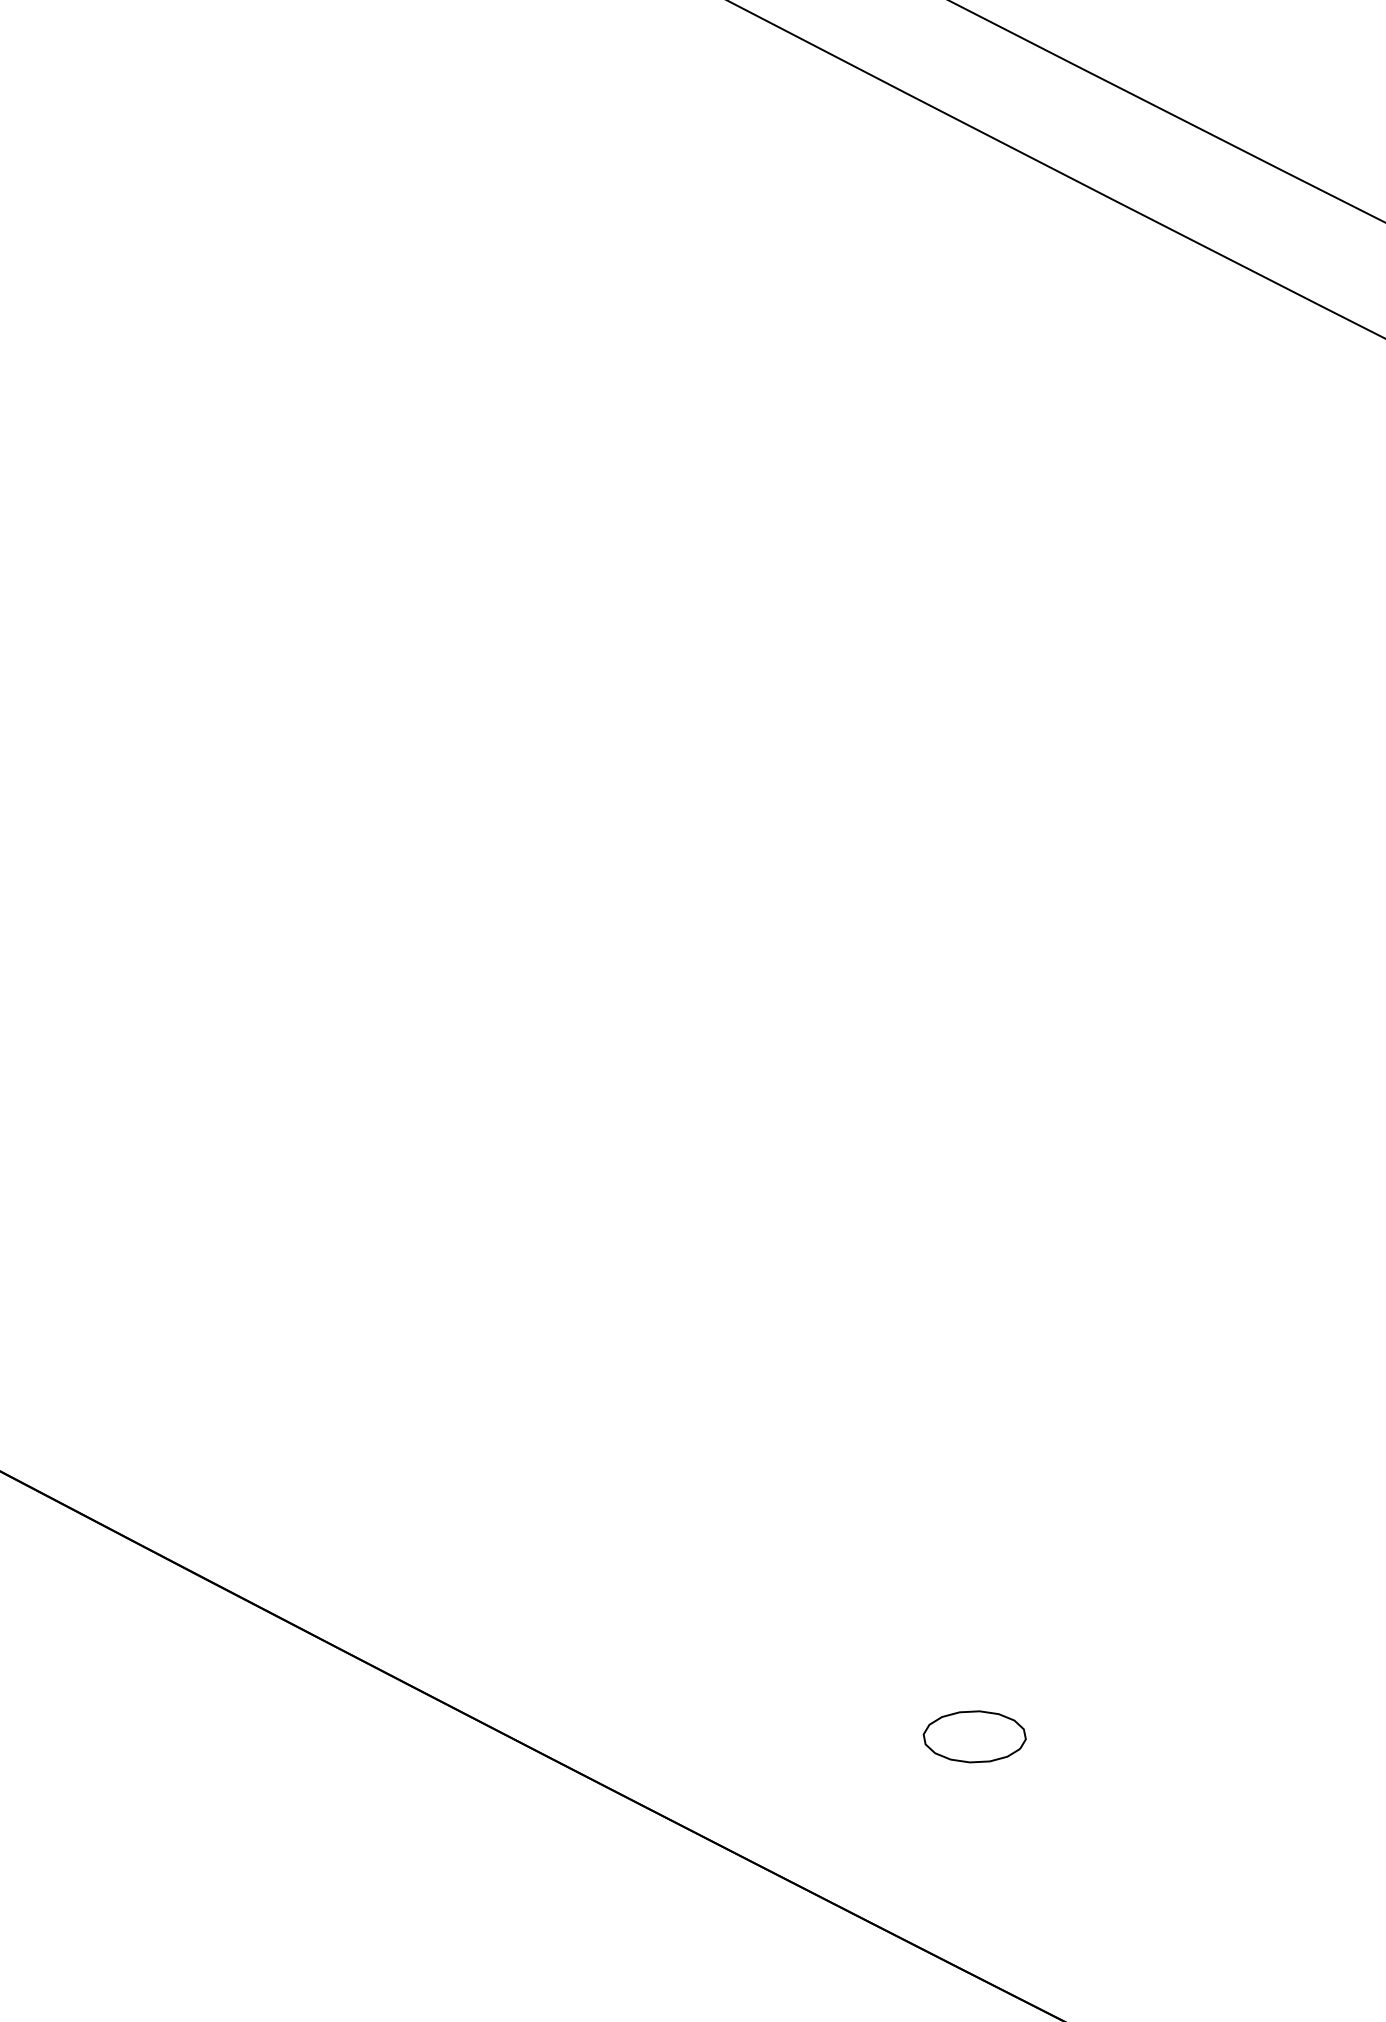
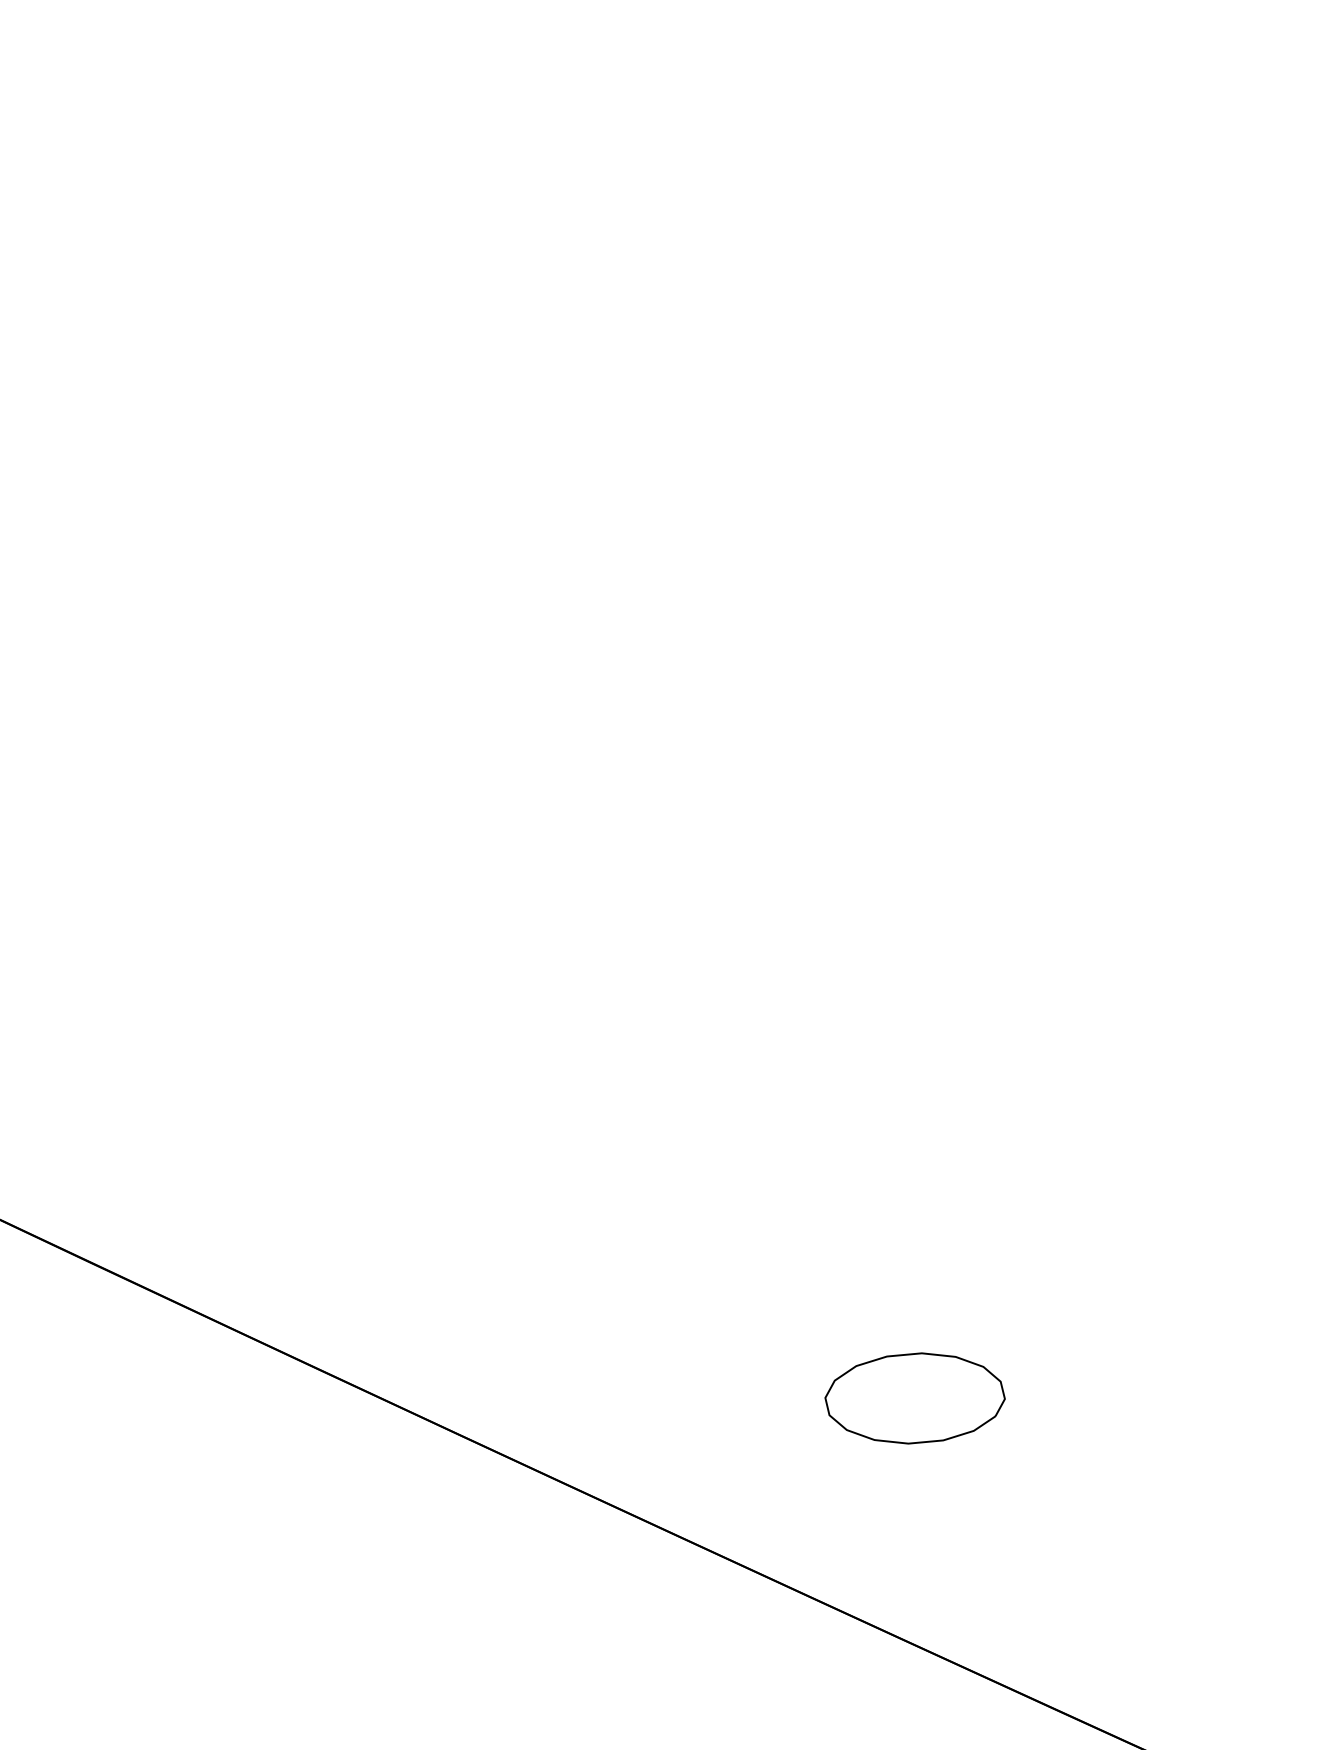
part: (974, 1736) -> (914, 1398), size x1.67

